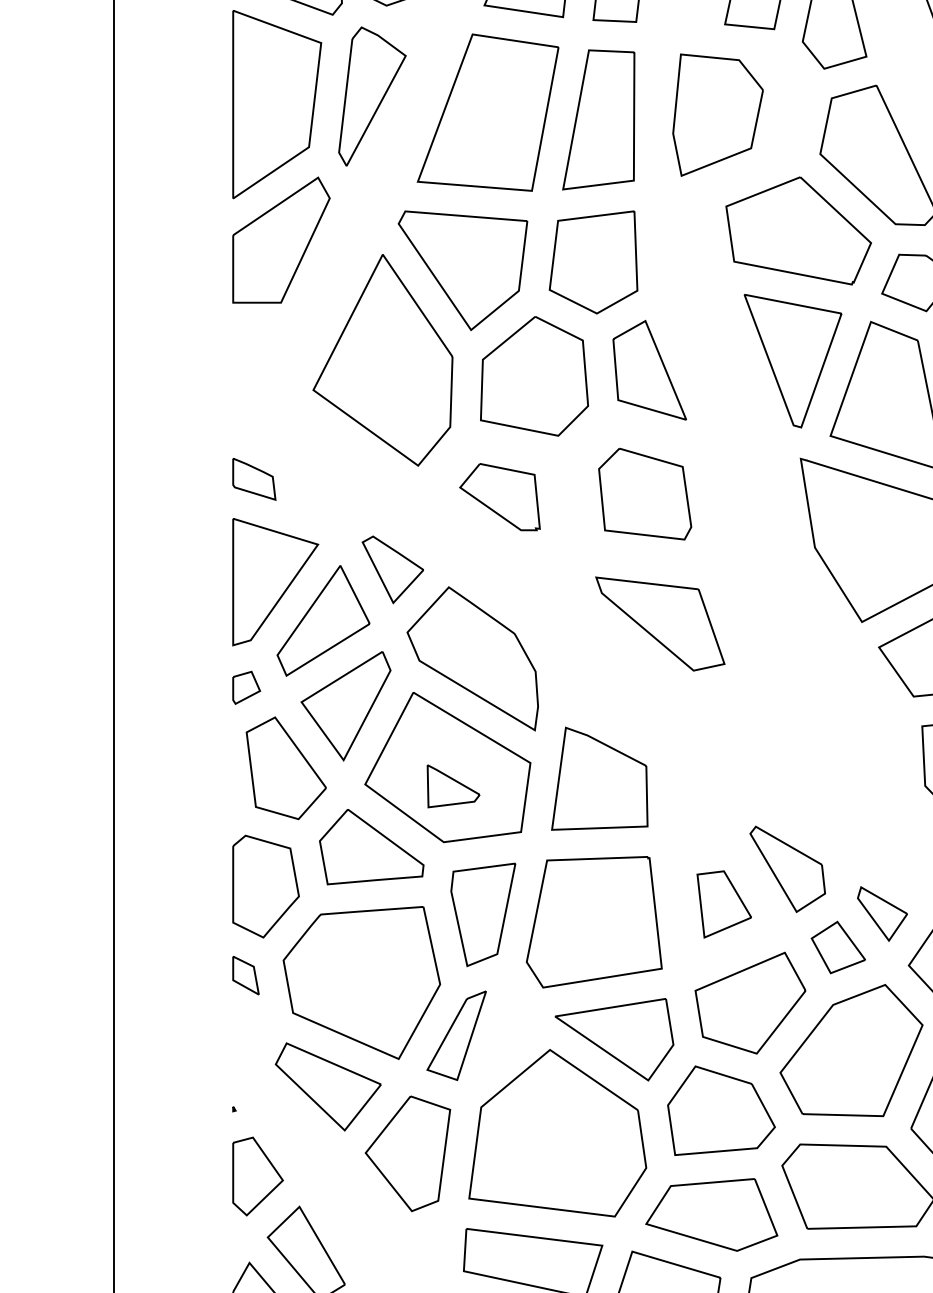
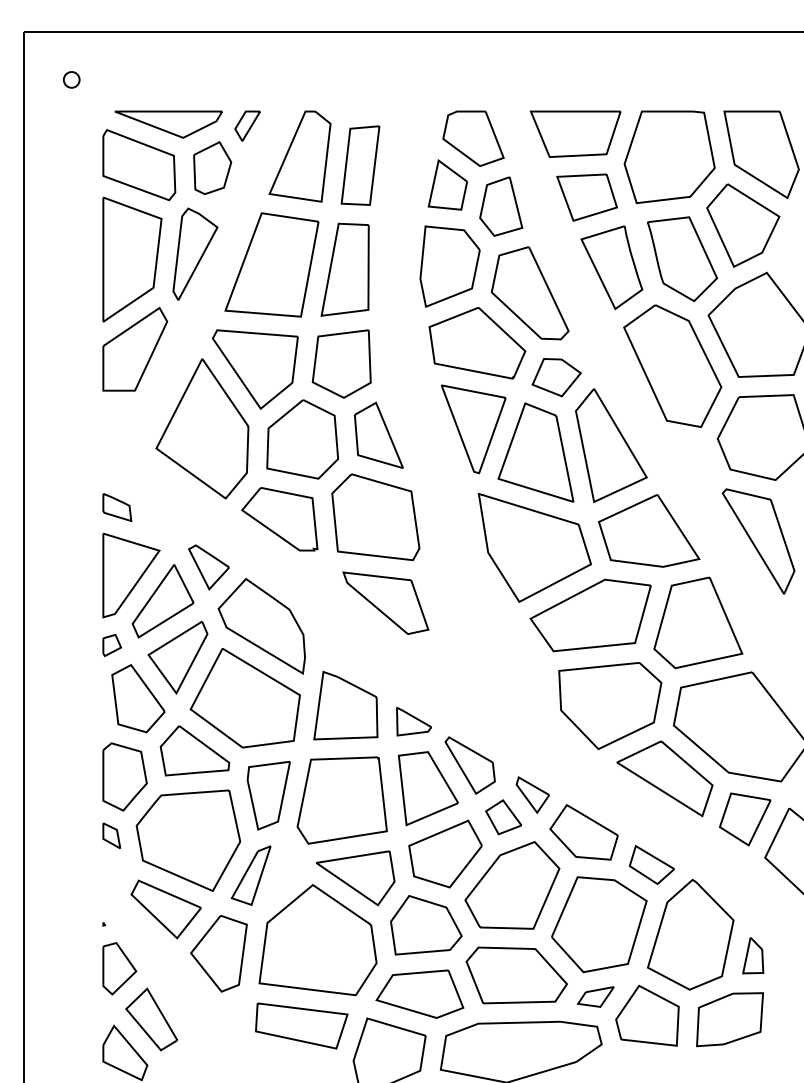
part: (717, 114) -> (449, 266), moved
part: (644, 494) -> (375, 517), size x1.43
part: (499, 497) -> (279, 519), size x1.43
part: (452, 786) -> (413, 721), moved
part: (723, 904) -> (427, 788), size x1.67

